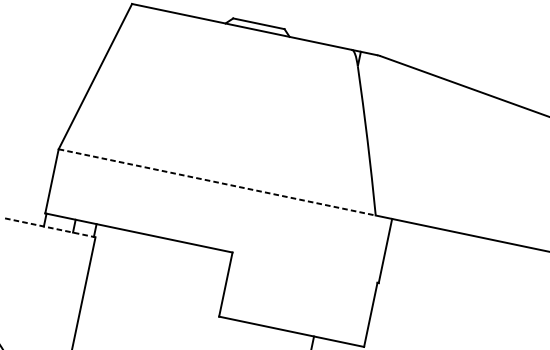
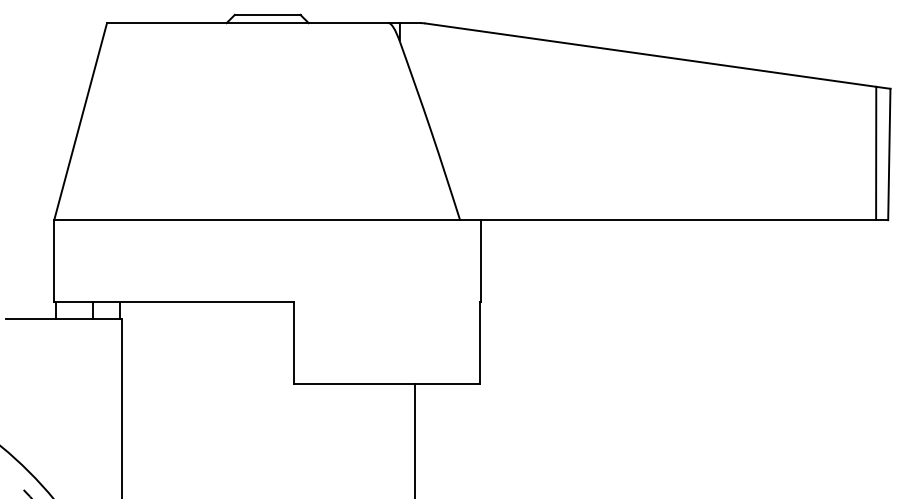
line: (217, 182) -> (257, 220), dashed -> solid
line: (50, 227) -> (64, 318), dashed -> solid

